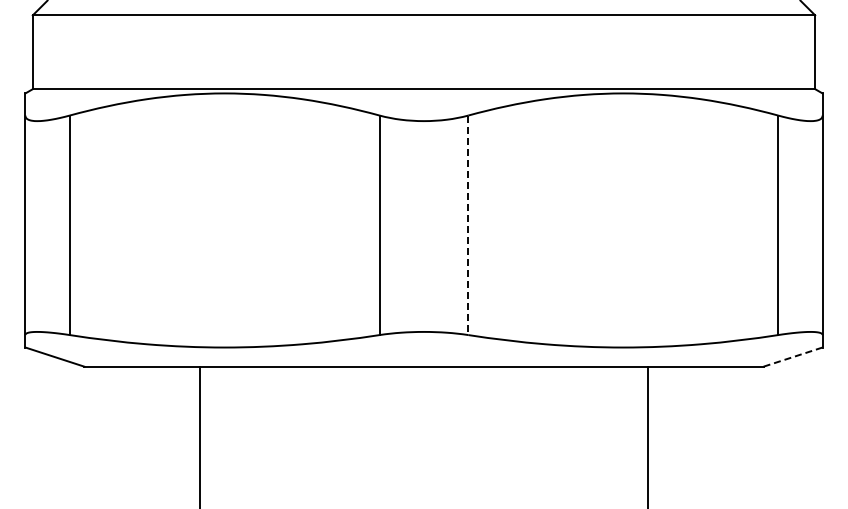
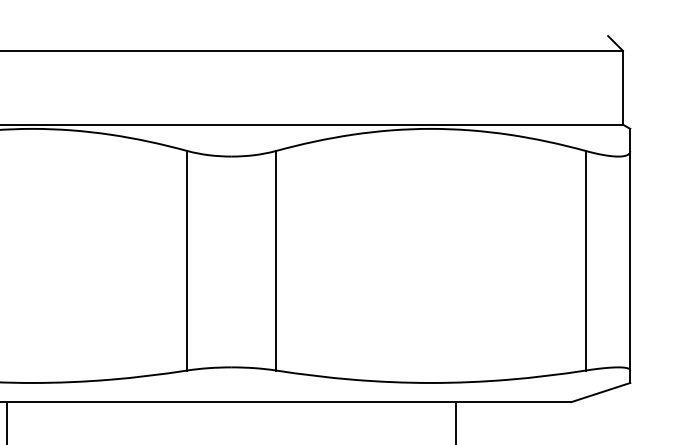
line: (468, 225) -> (276, 260), dashed -> solid
line: (792, 357) -> (600, 392), dashed -> solid

